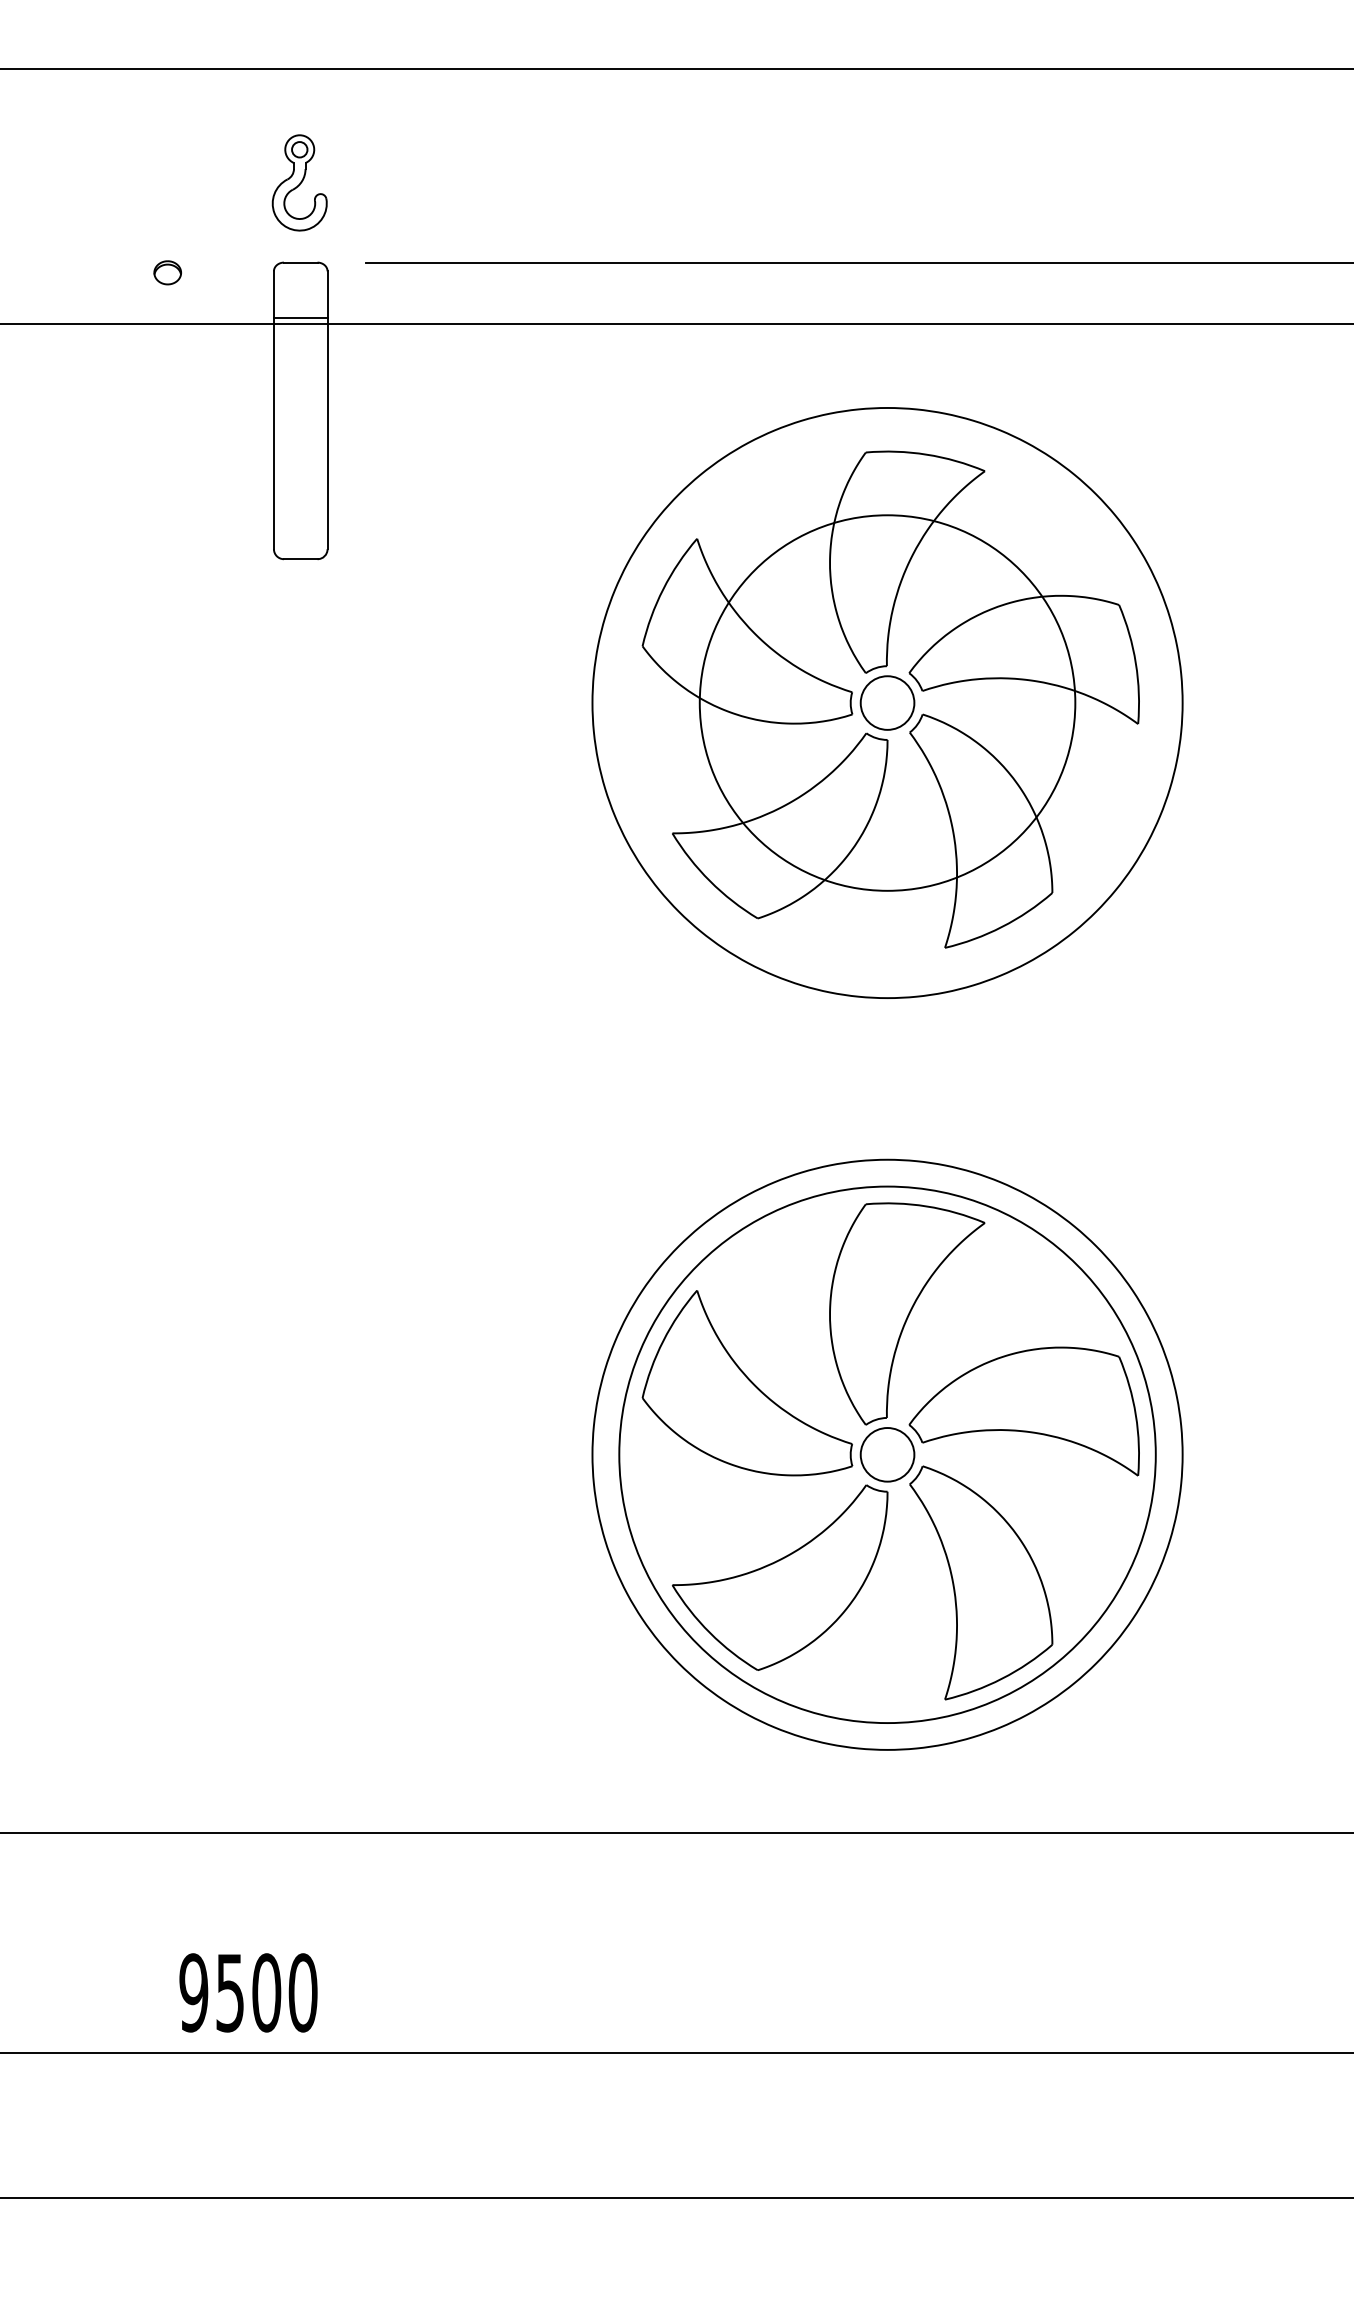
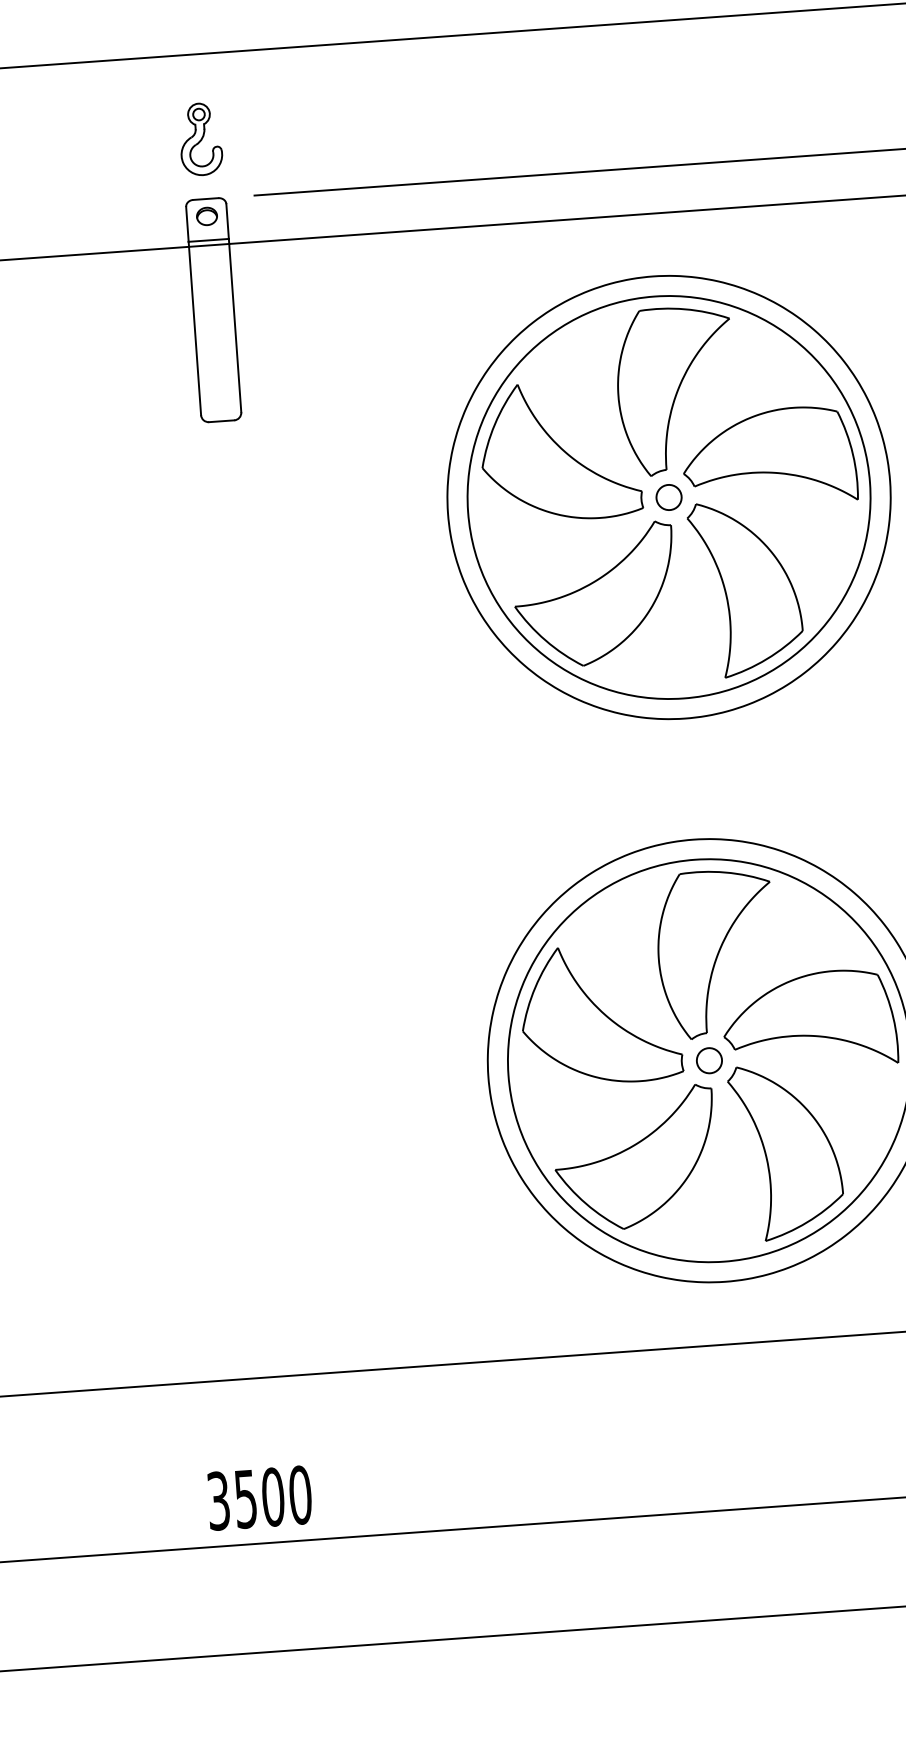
part: (167, 272) -> (206, 216), moved
circle: (887, 702) -> (669, 497), size x0.62
circle: (887, 702) -> (669, 497), size x1.43
circle: (887, 1454) -> (709, 1060), size x0.62
text: (193, 1992) -> (218, 1500), 9500 -> 3500

